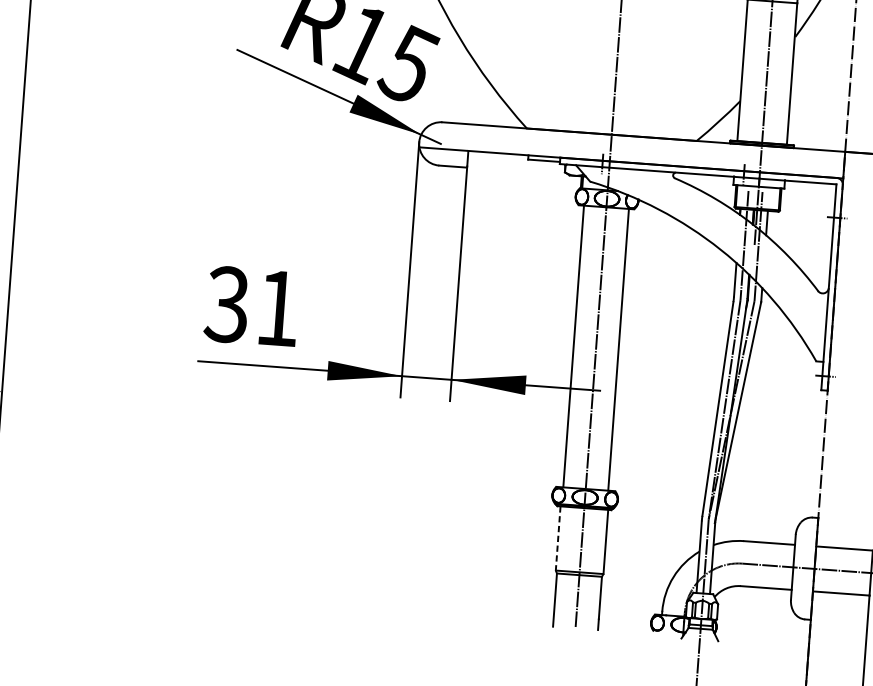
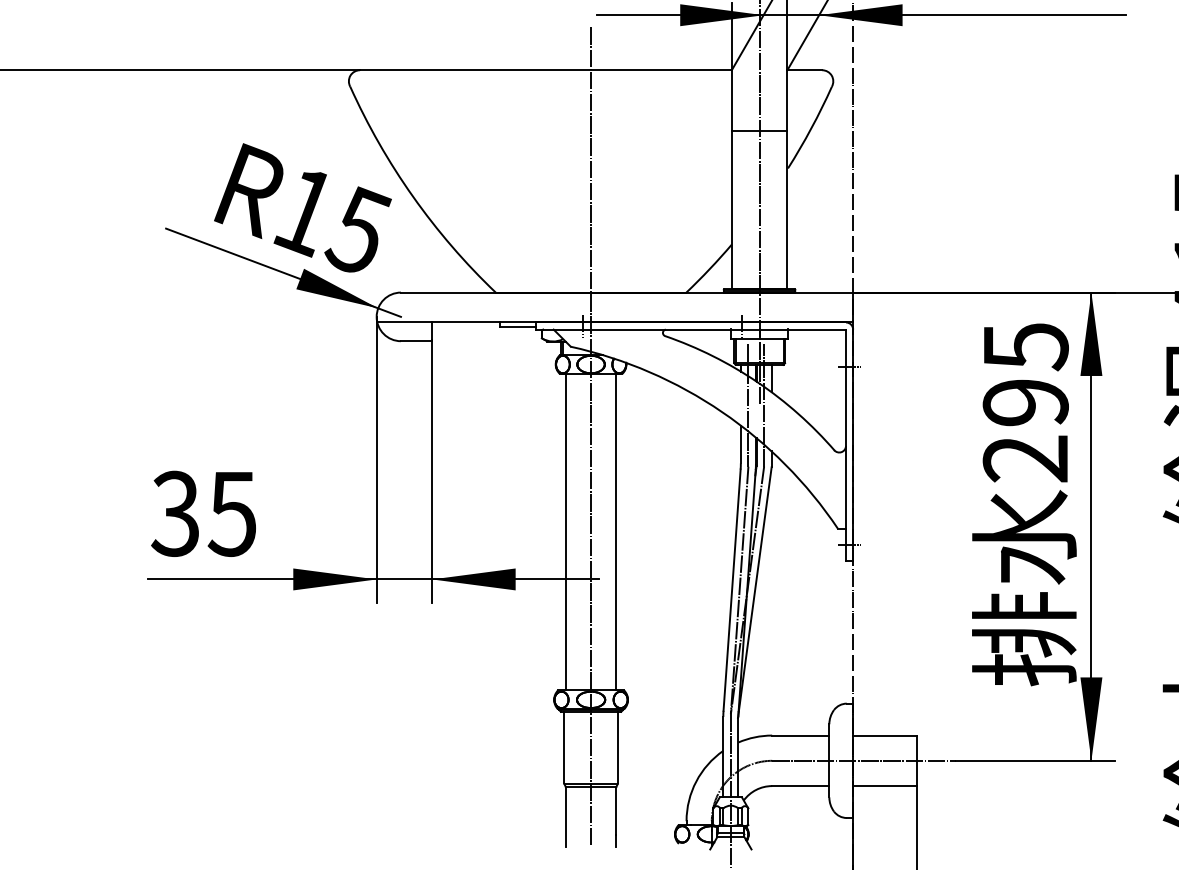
text: (276, 308) -> (231, 514), 31 -> 35
line: (558, 538) -> (564, 747), dashed -> solid

